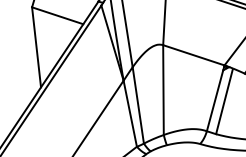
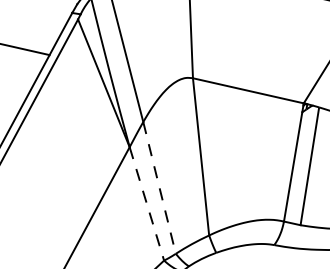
line: (138, 105) -> (159, 188), solid -> dashed
line: (130, 113) -> (147, 203), solid -> dashed

